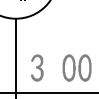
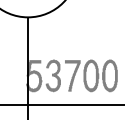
fill: (53, 67) -> (72, 75), added
fill: (21, 68) -> (34, 76), added

